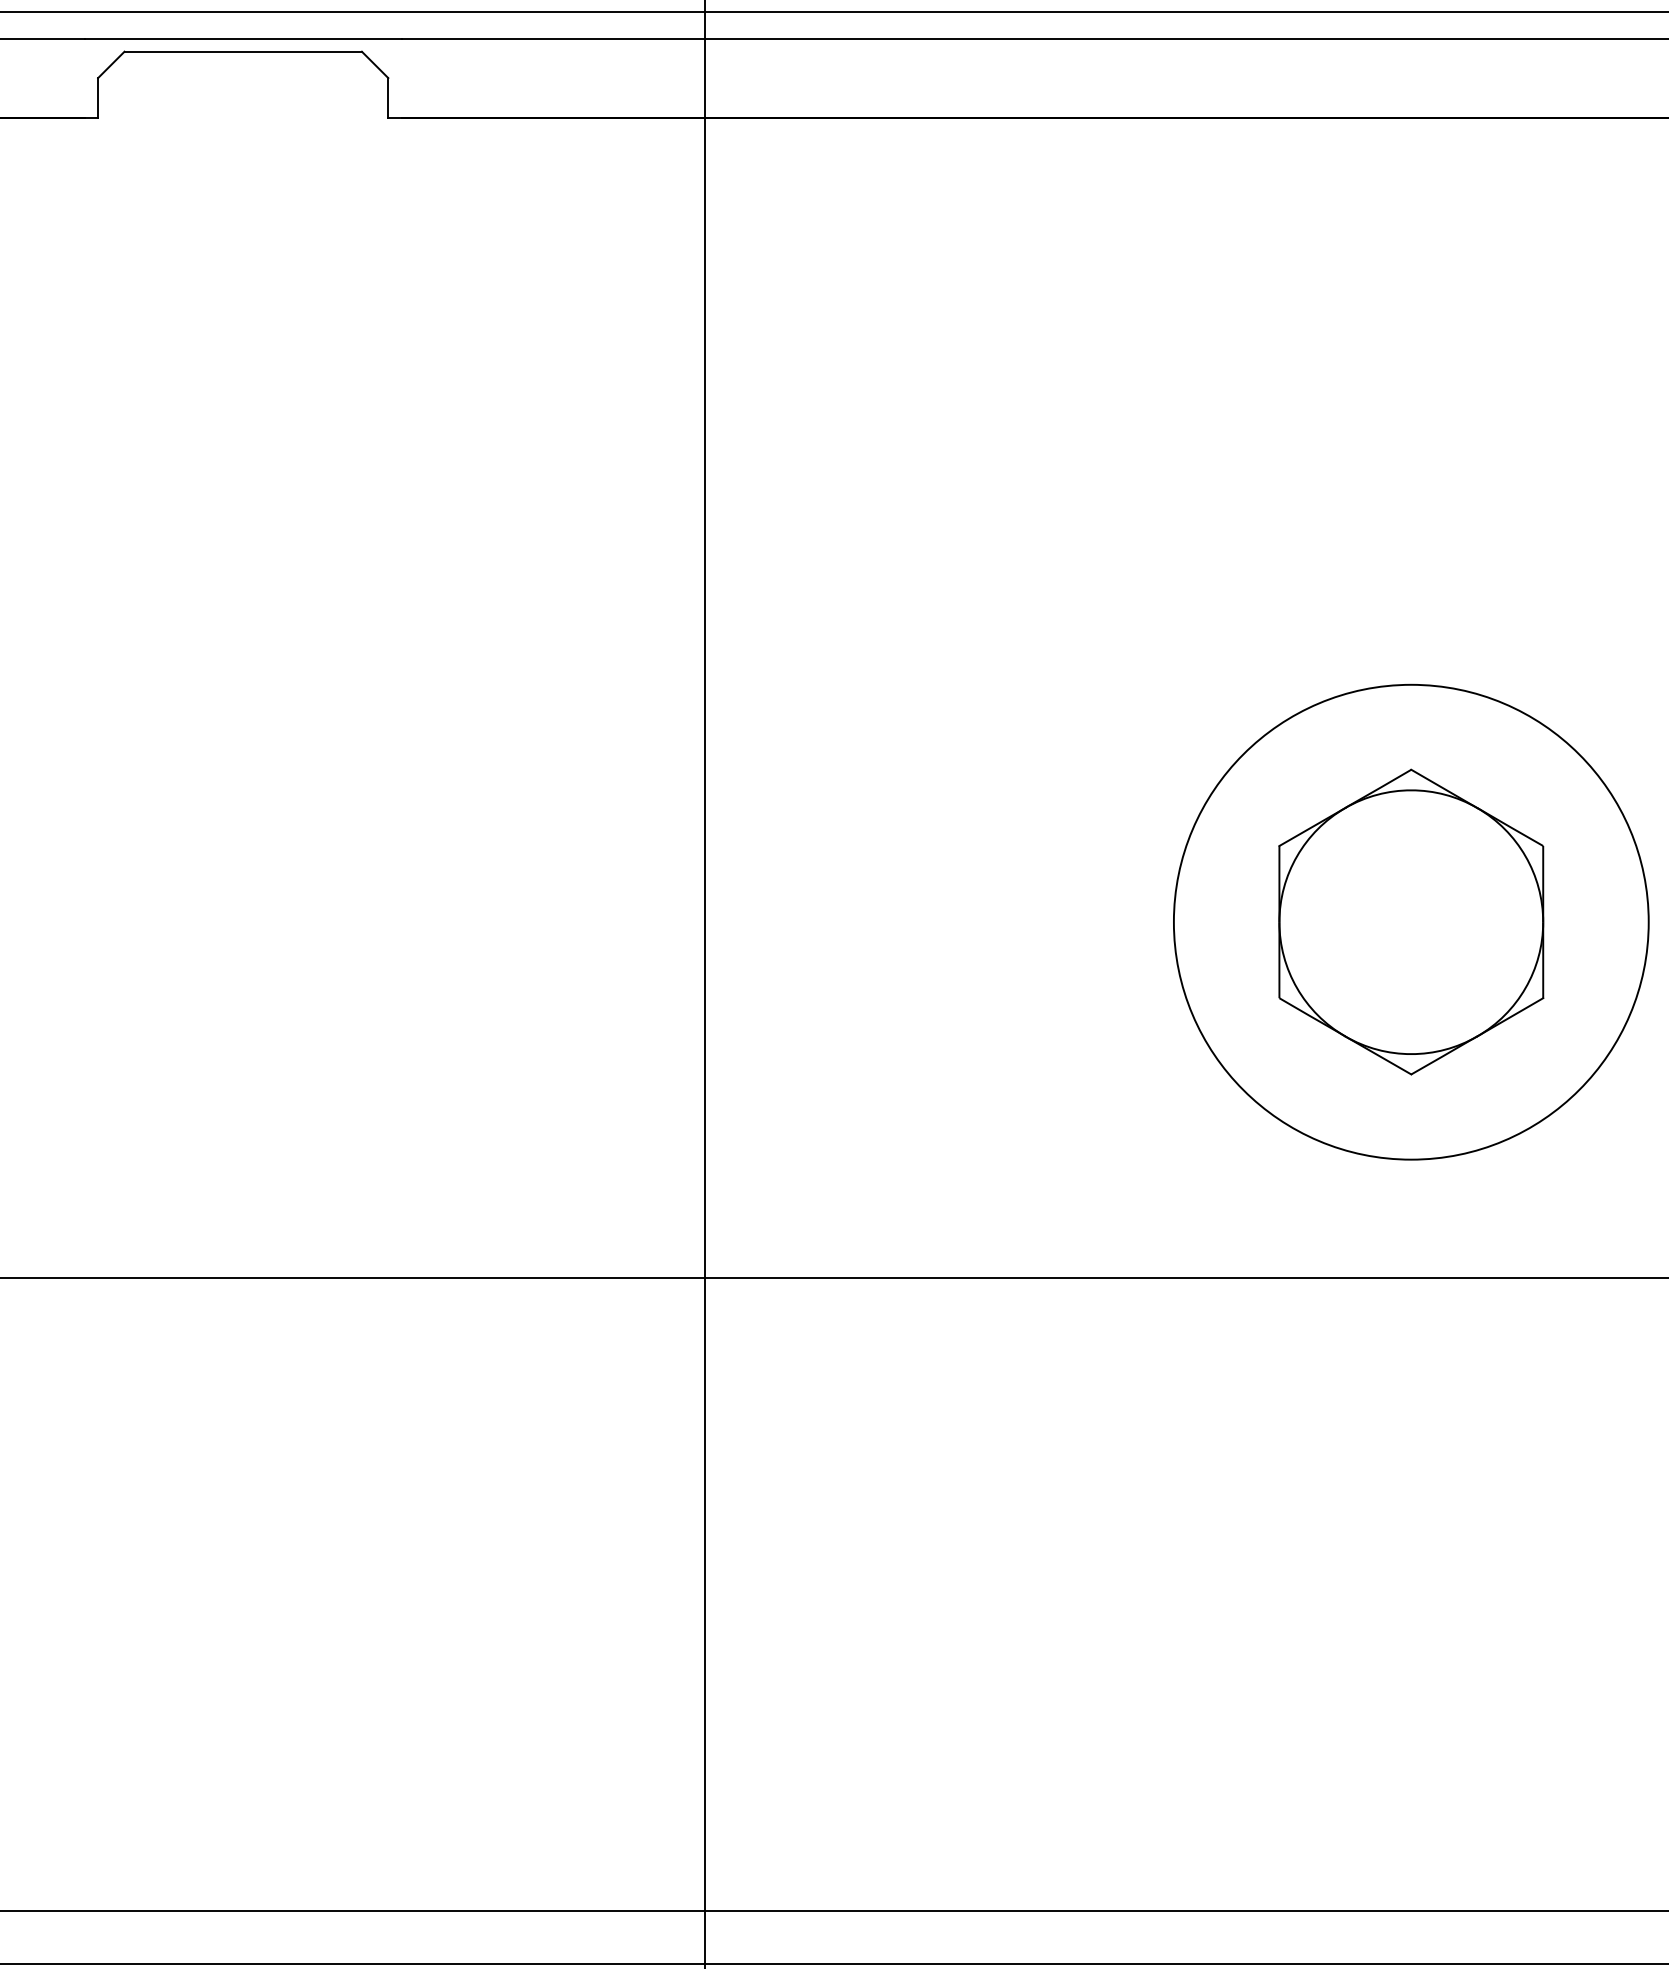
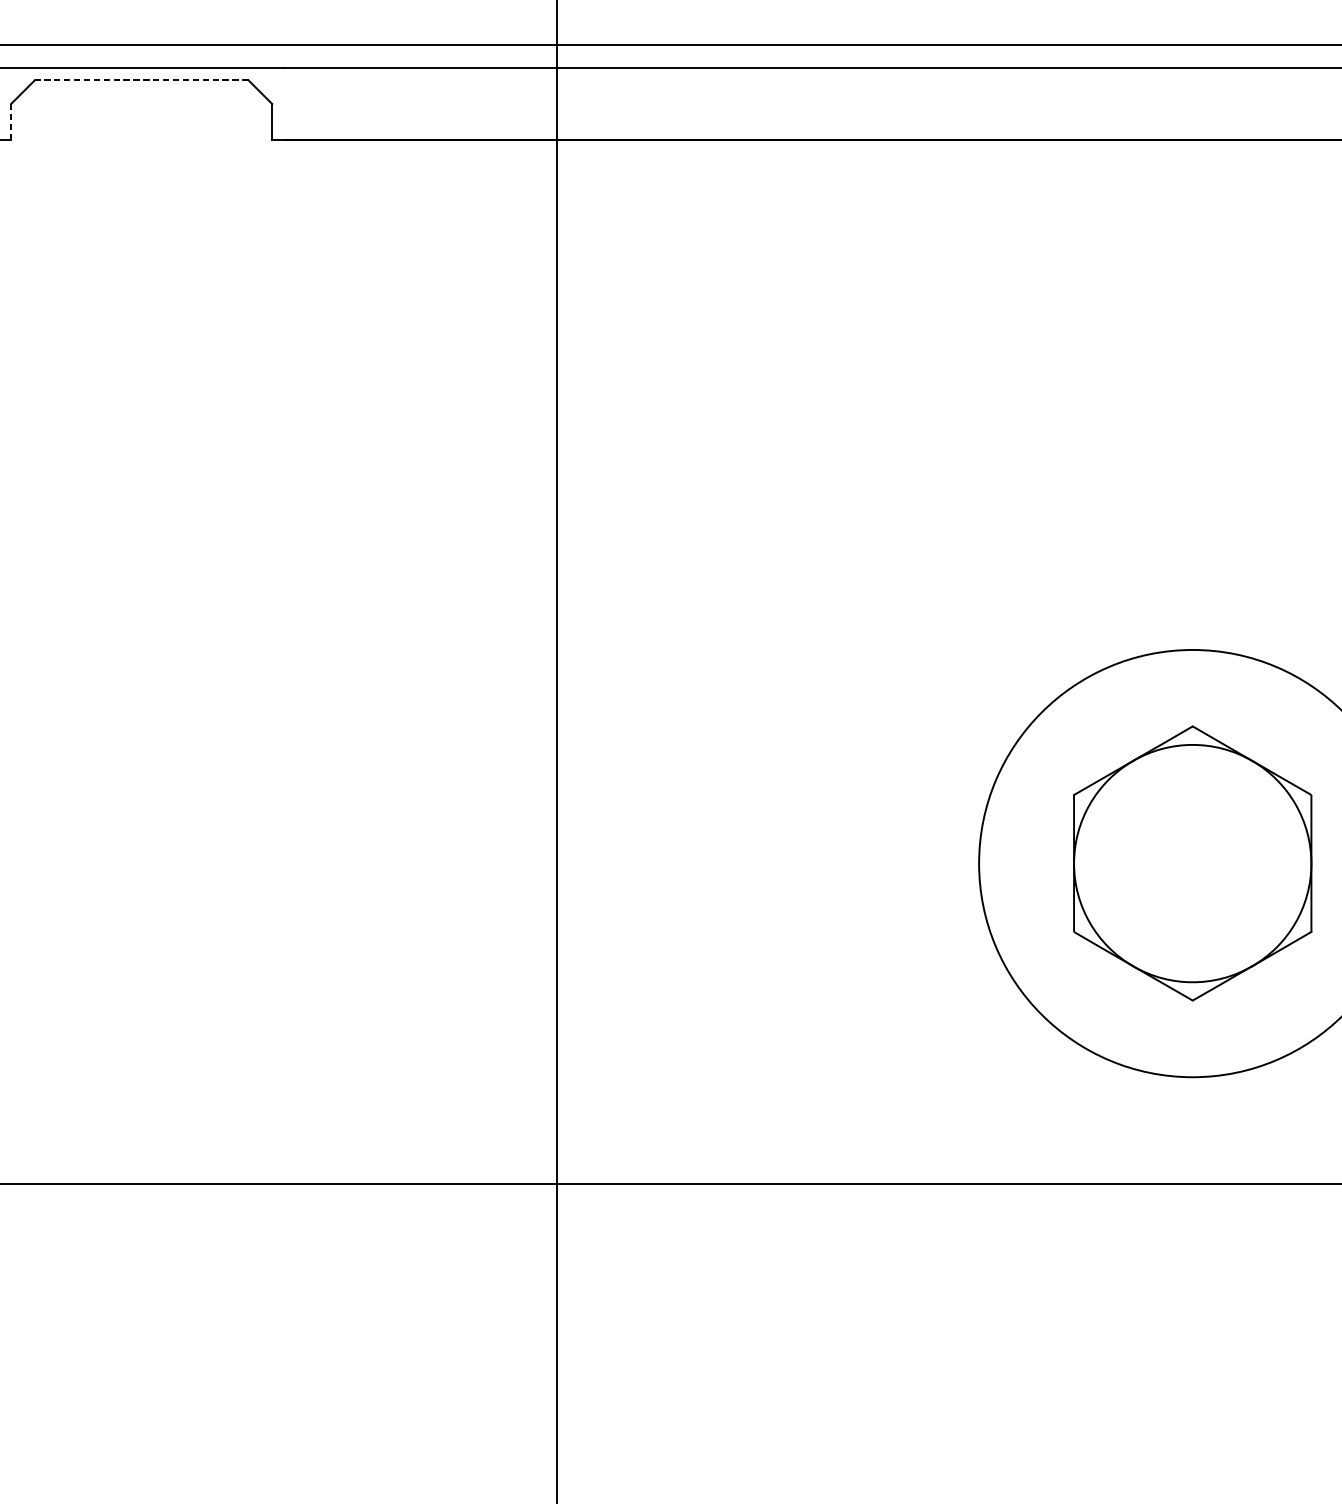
line: (243, 51) -> (141, 80), solid -> dashed
line: (98, 97) -> (11, 121), solid -> dashed

